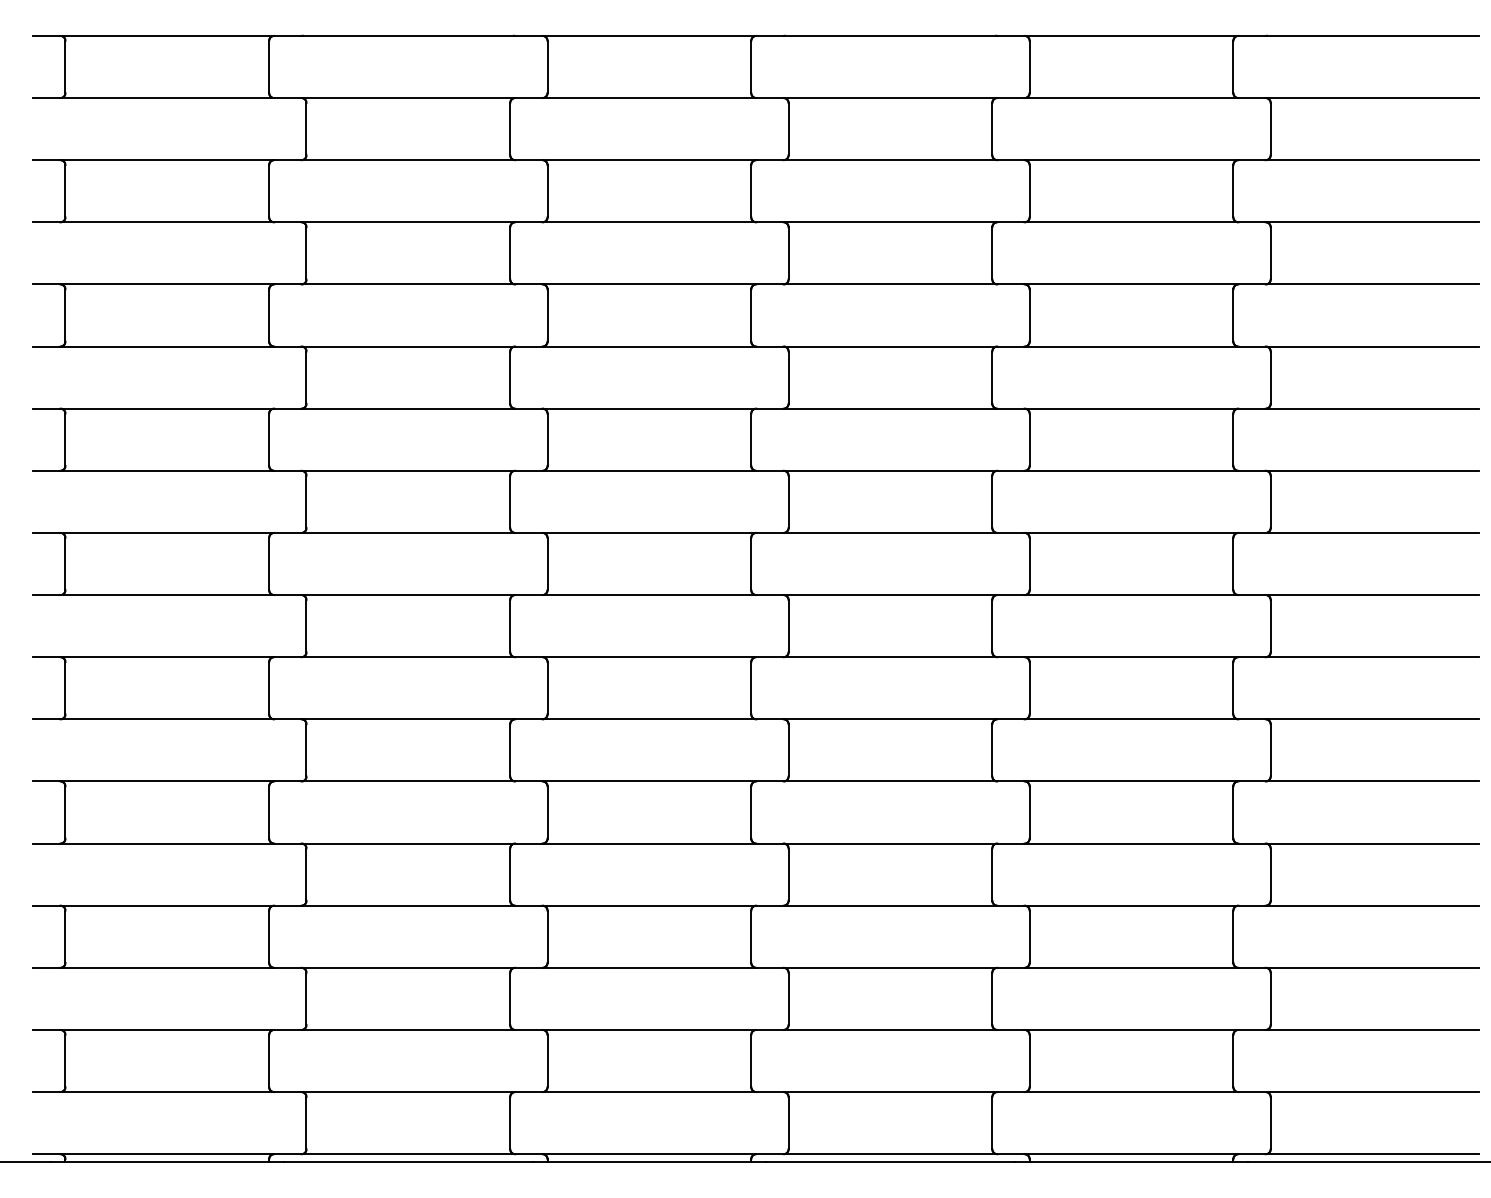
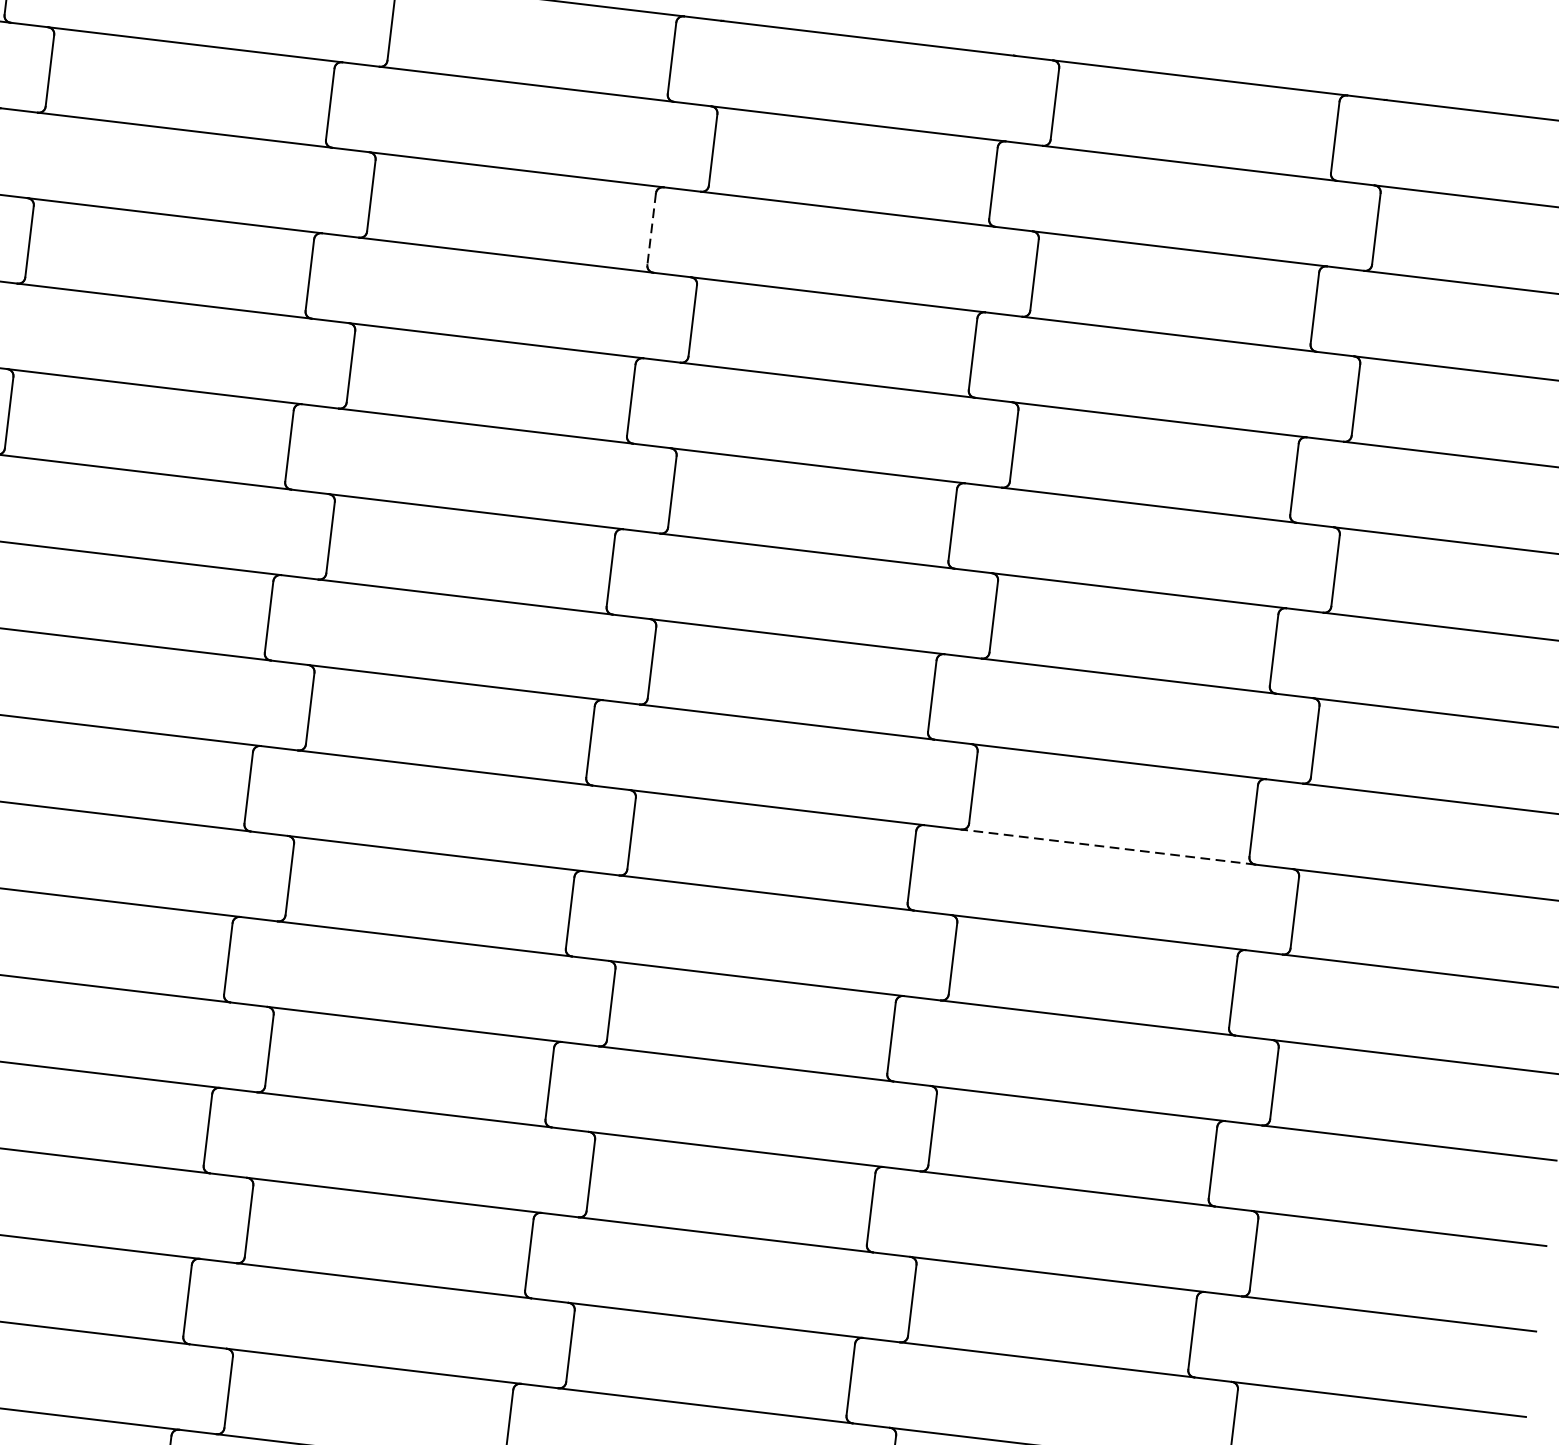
line: (751, 191) -> (651, 229), solid -> dashed
line: (1131, 595) -> (1108, 847), solid -> dashed

